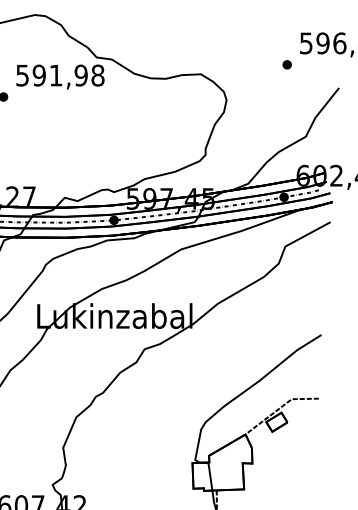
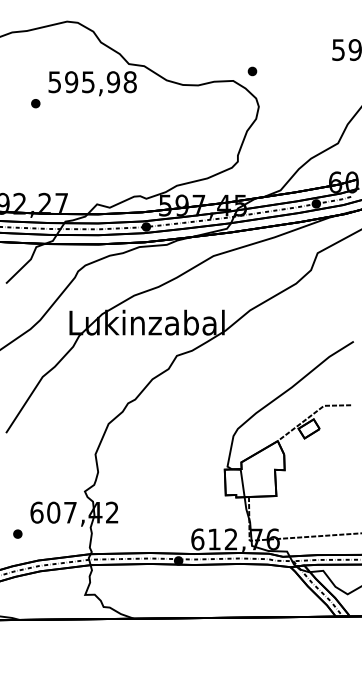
part: (287, 64) -> (252, 71), moved
text: (56, 75) -> (88, 82), 591,98 -> 595,98

